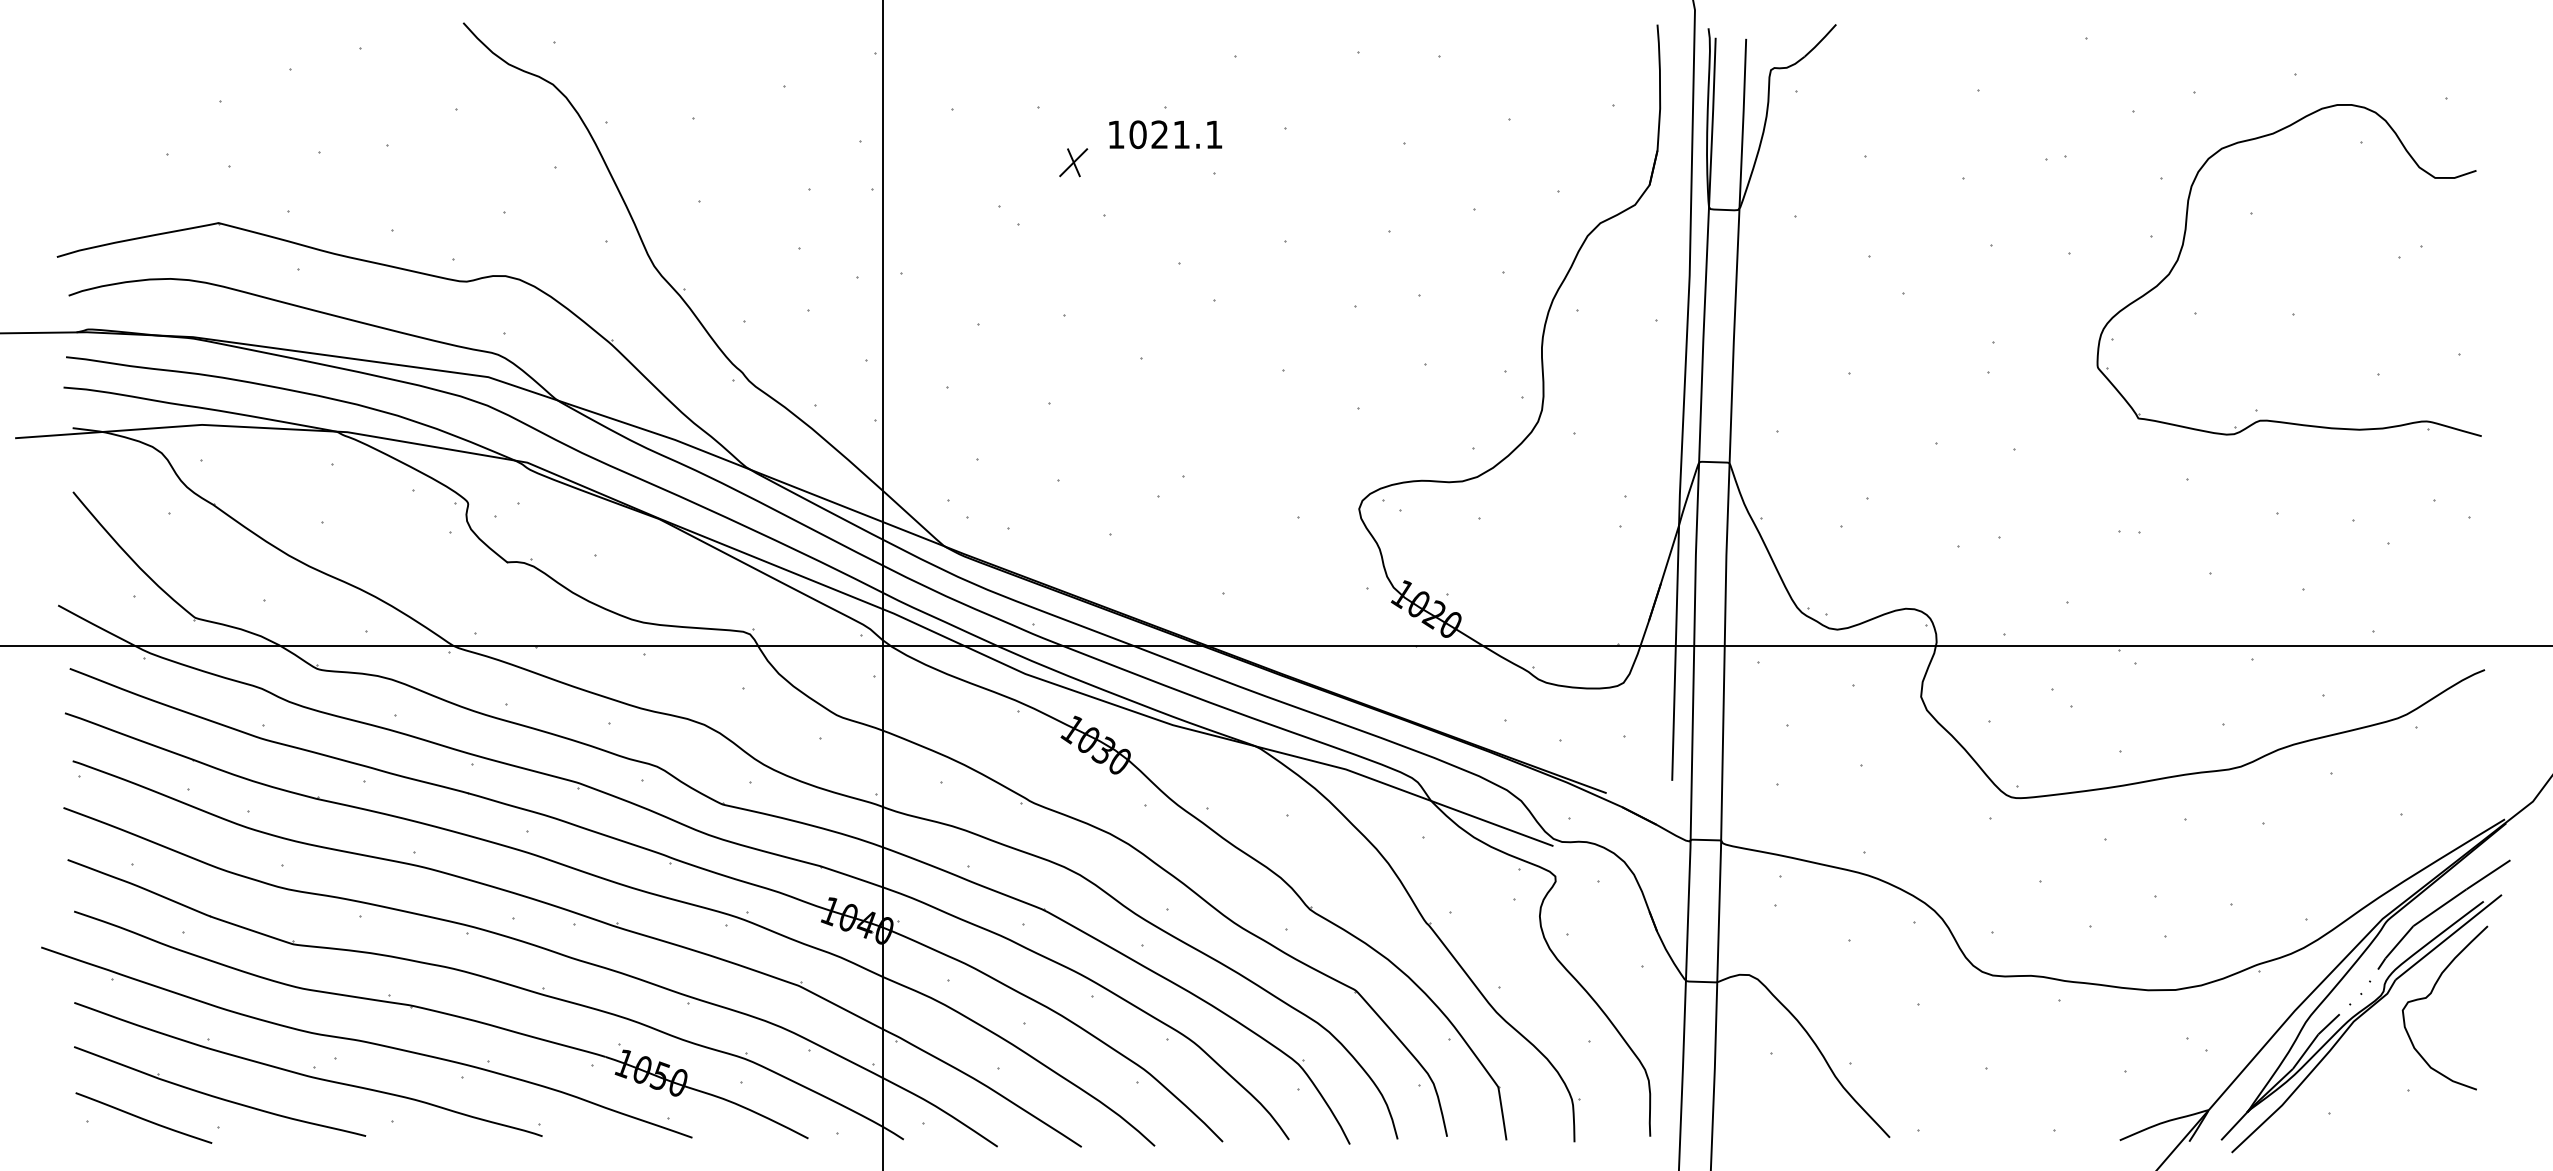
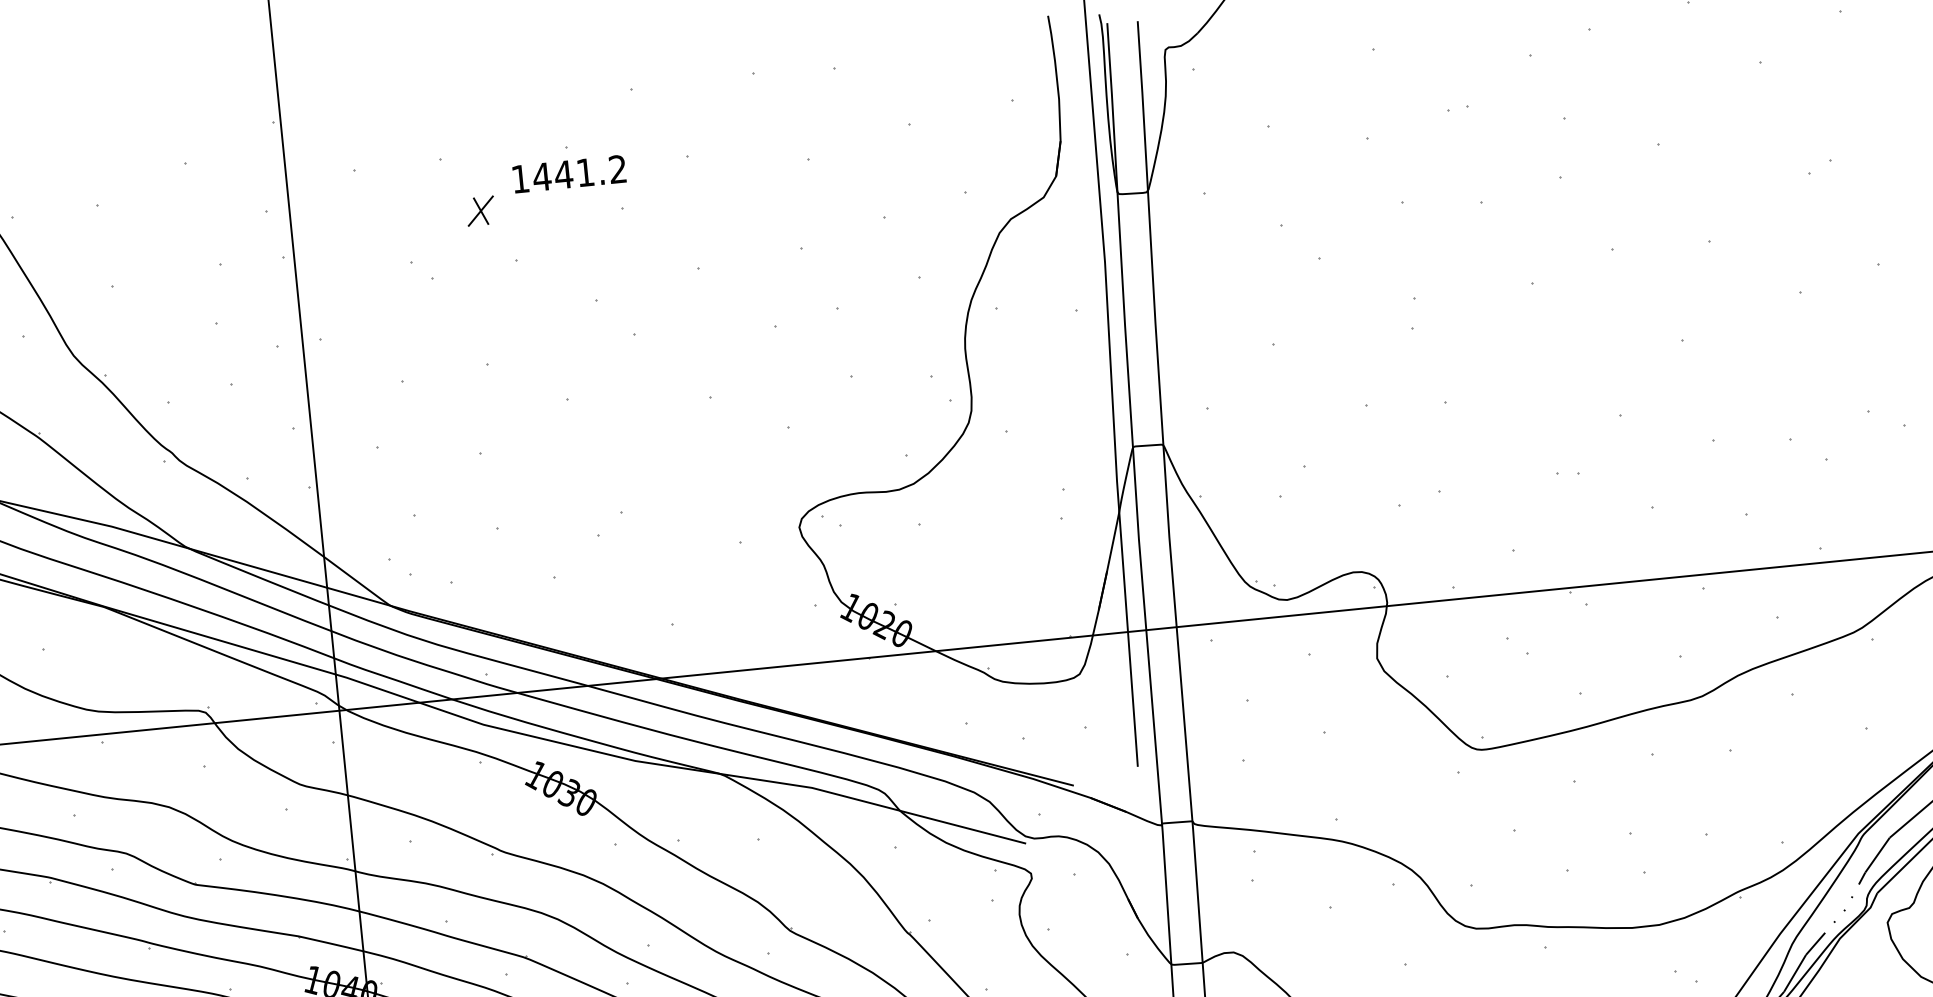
text: (1175, 134) -> (579, 173), 1021.1 -> 1441.2
part: (2184, 242) -> (1594, 180), removed

